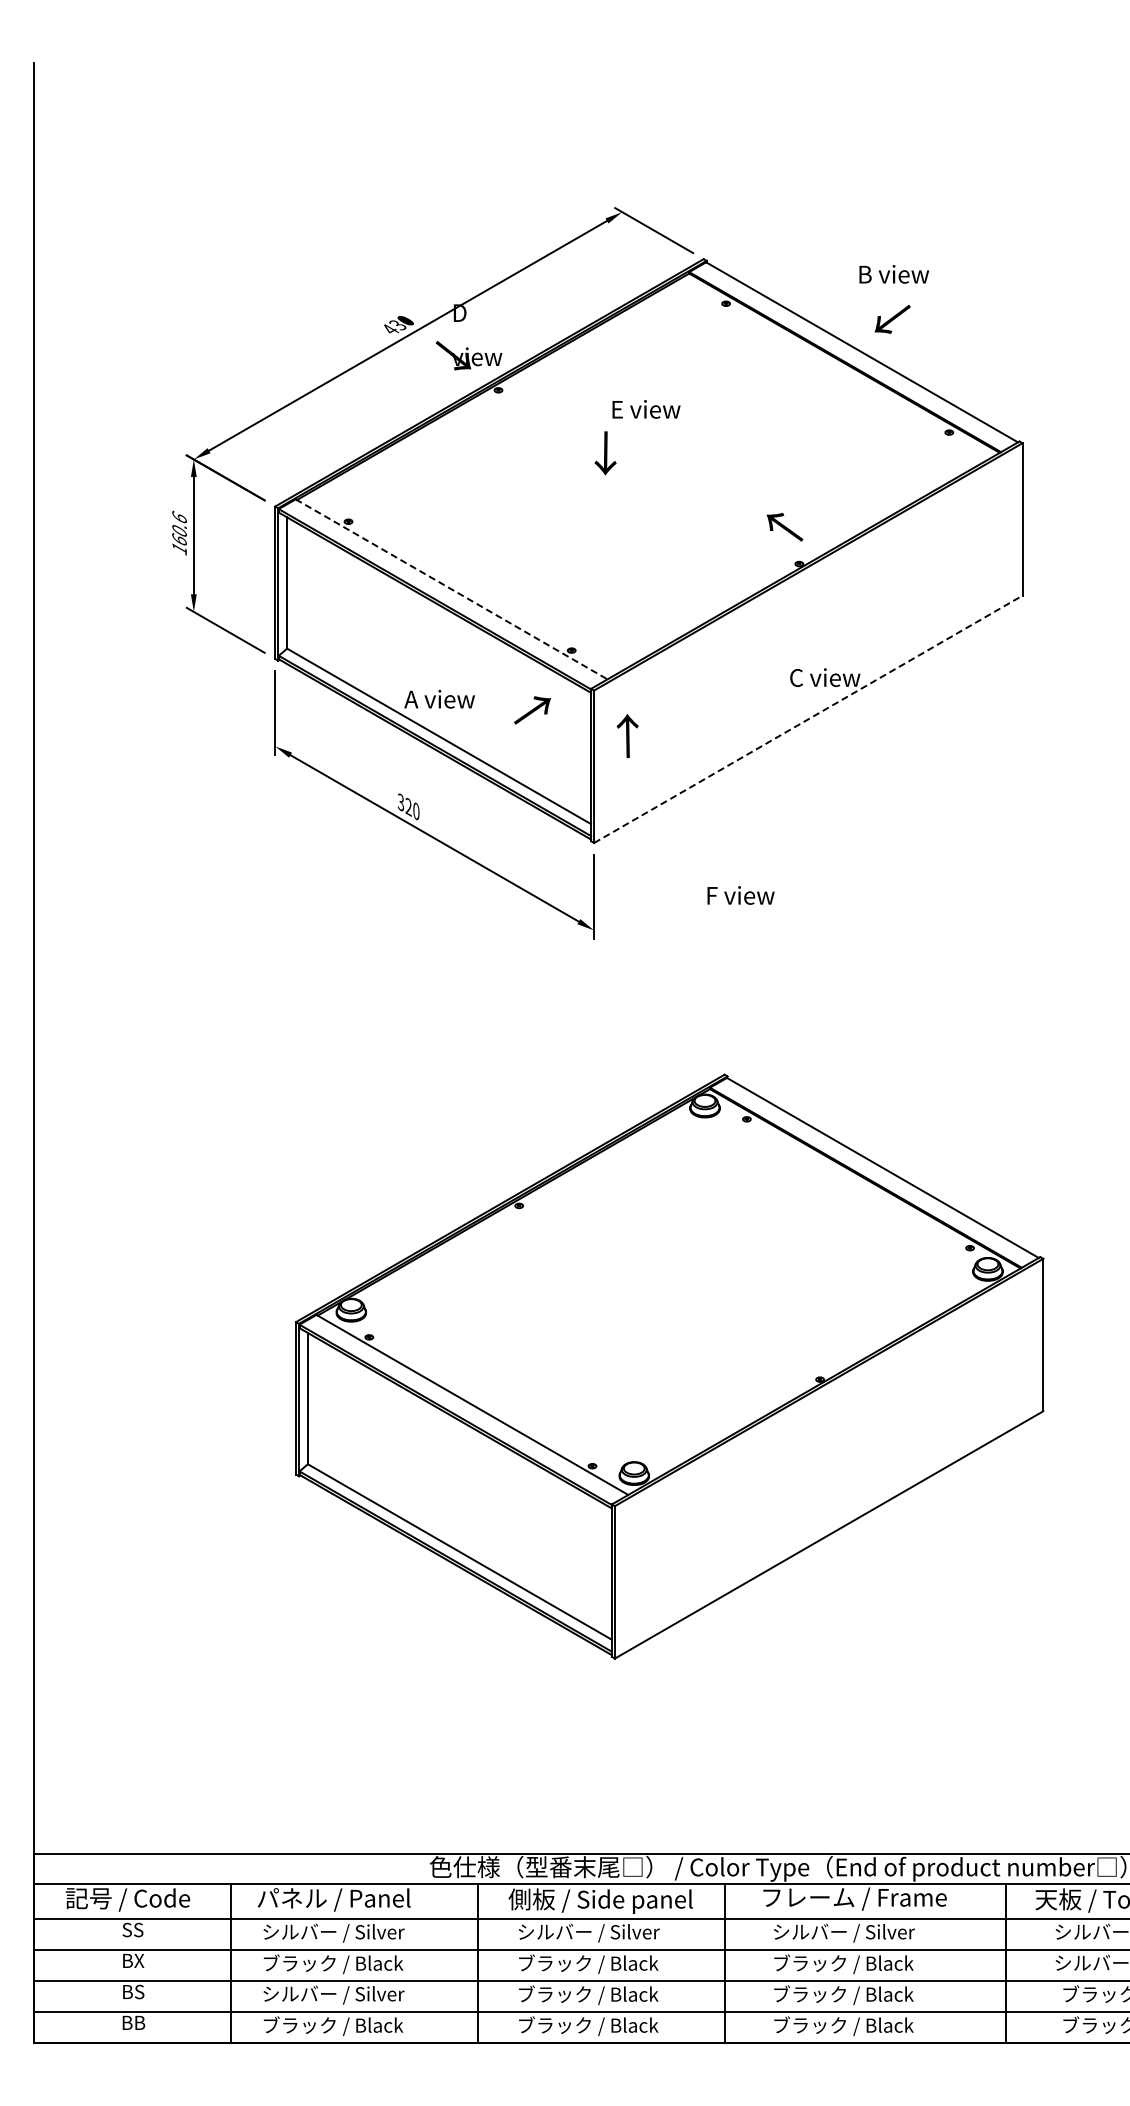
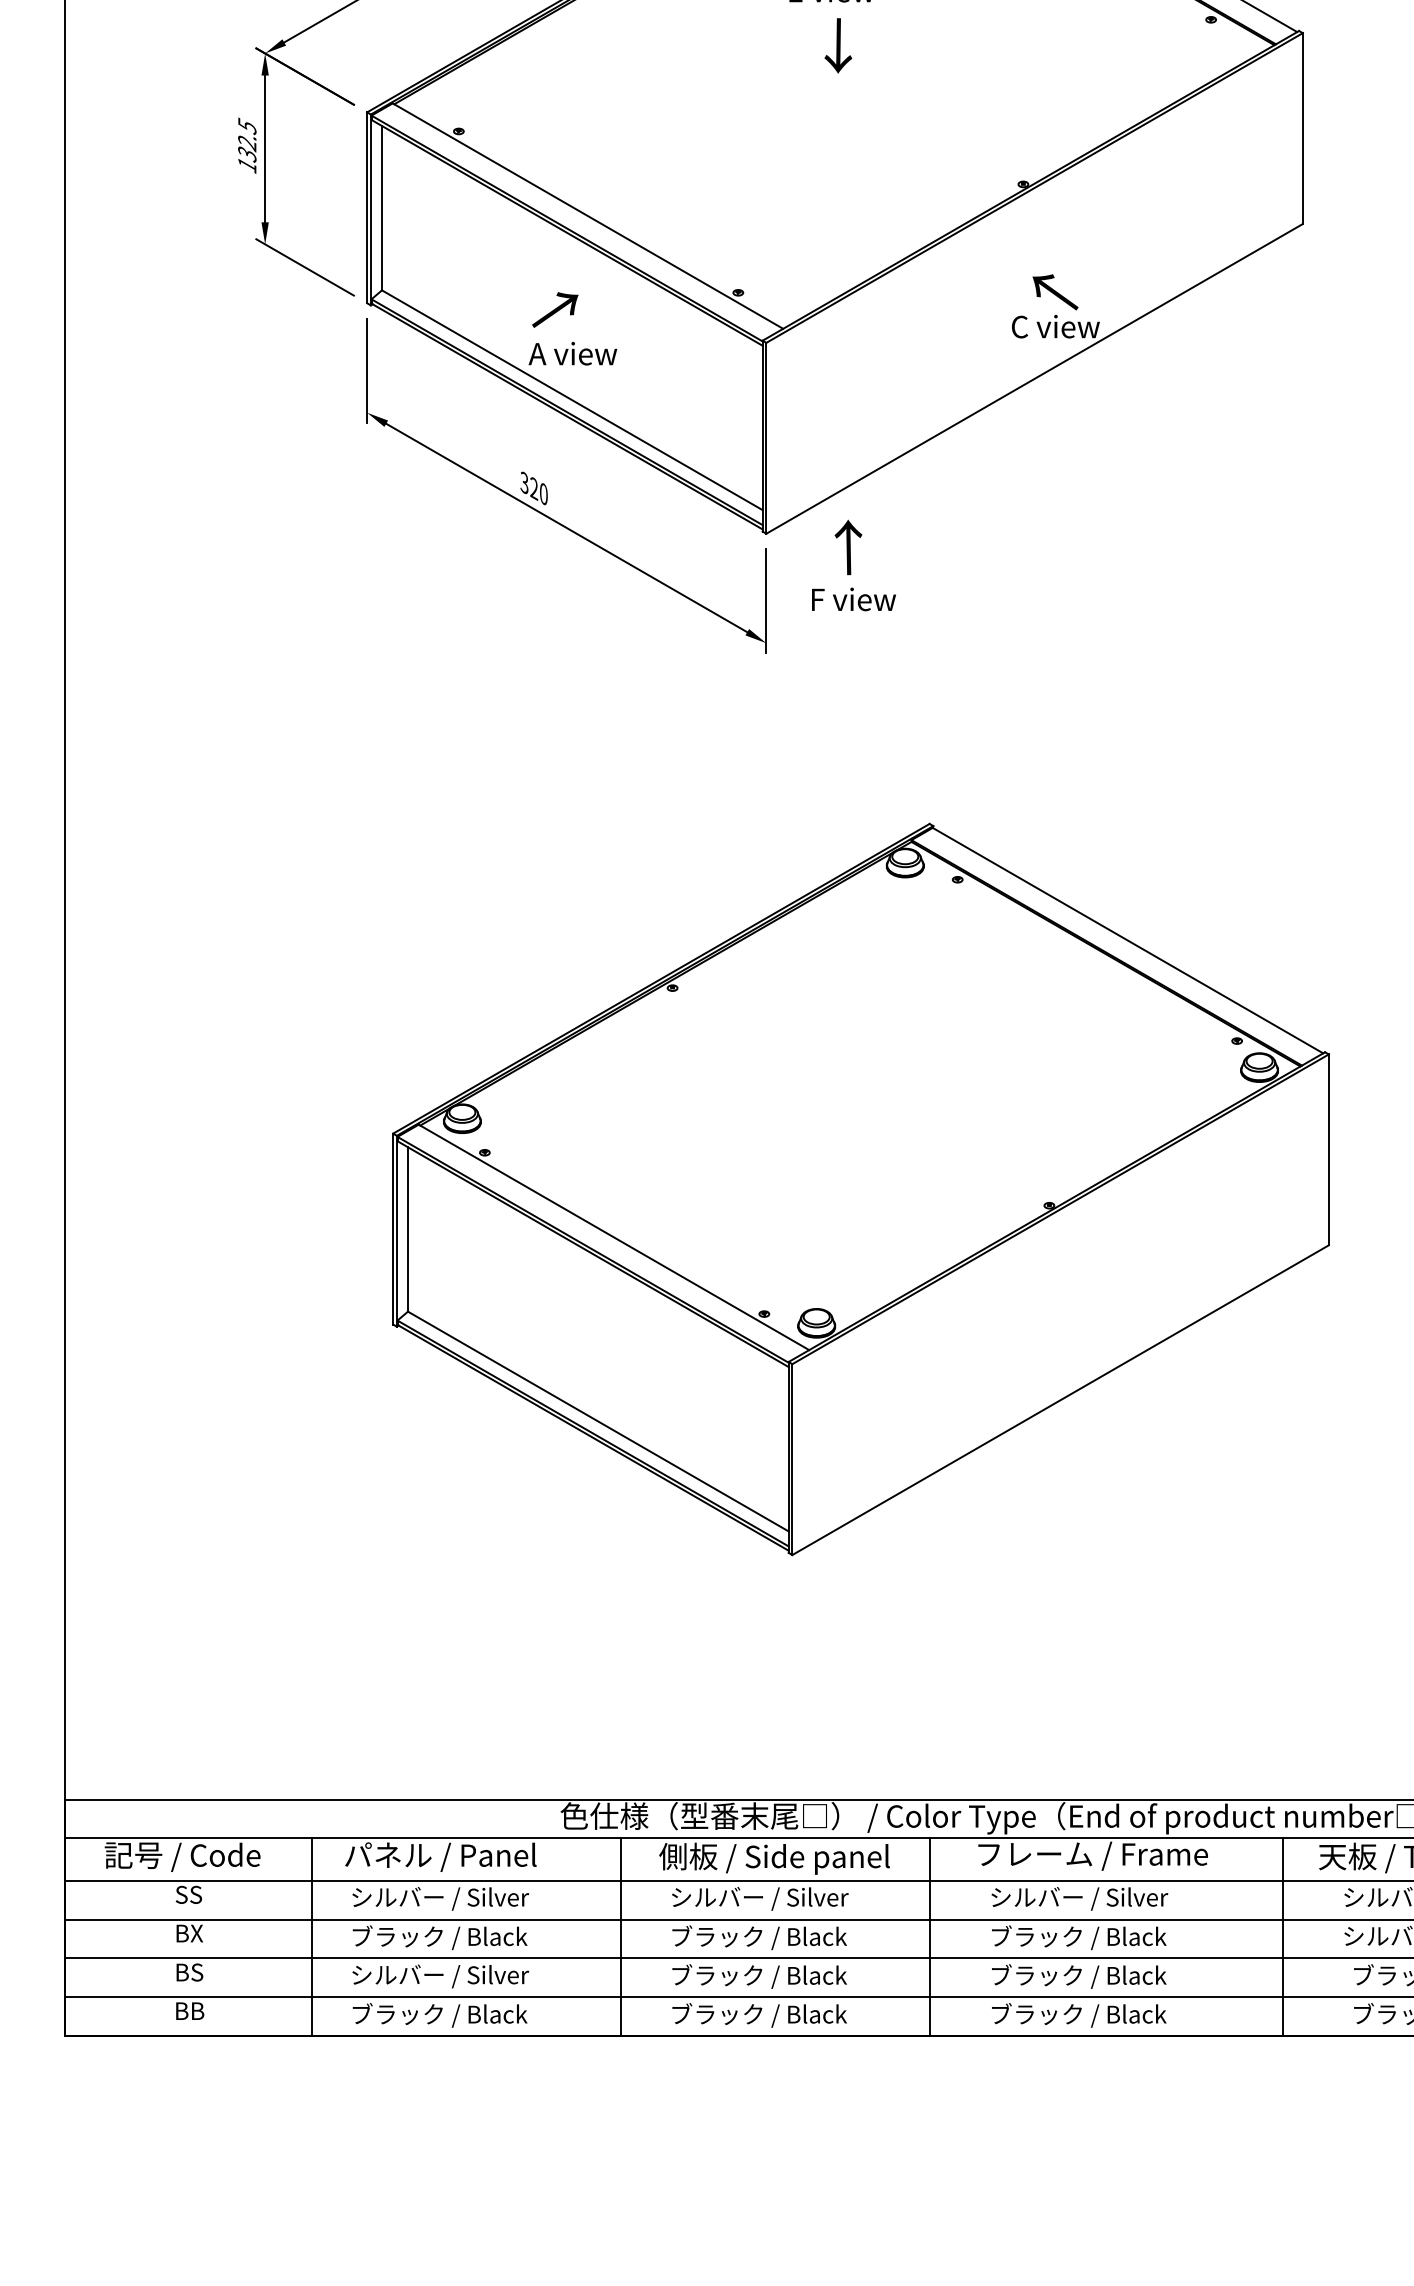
text: (605, 453) -> (838, 45), moved
text: (784, 526) -> (1054, 291), moved
text: (179, 528) -> (247, 139), 160.6 -> 132.5
line: (452, 589) -> (589, 216), dashed -> solid
text: (532, 710) -> (555, 310), moved
line: (808, 719) -> (1034, 379), dashed -> solid
text: (627, 735) -> (848, 546), moved
text: (740, 895) -> (853, 599), moved

